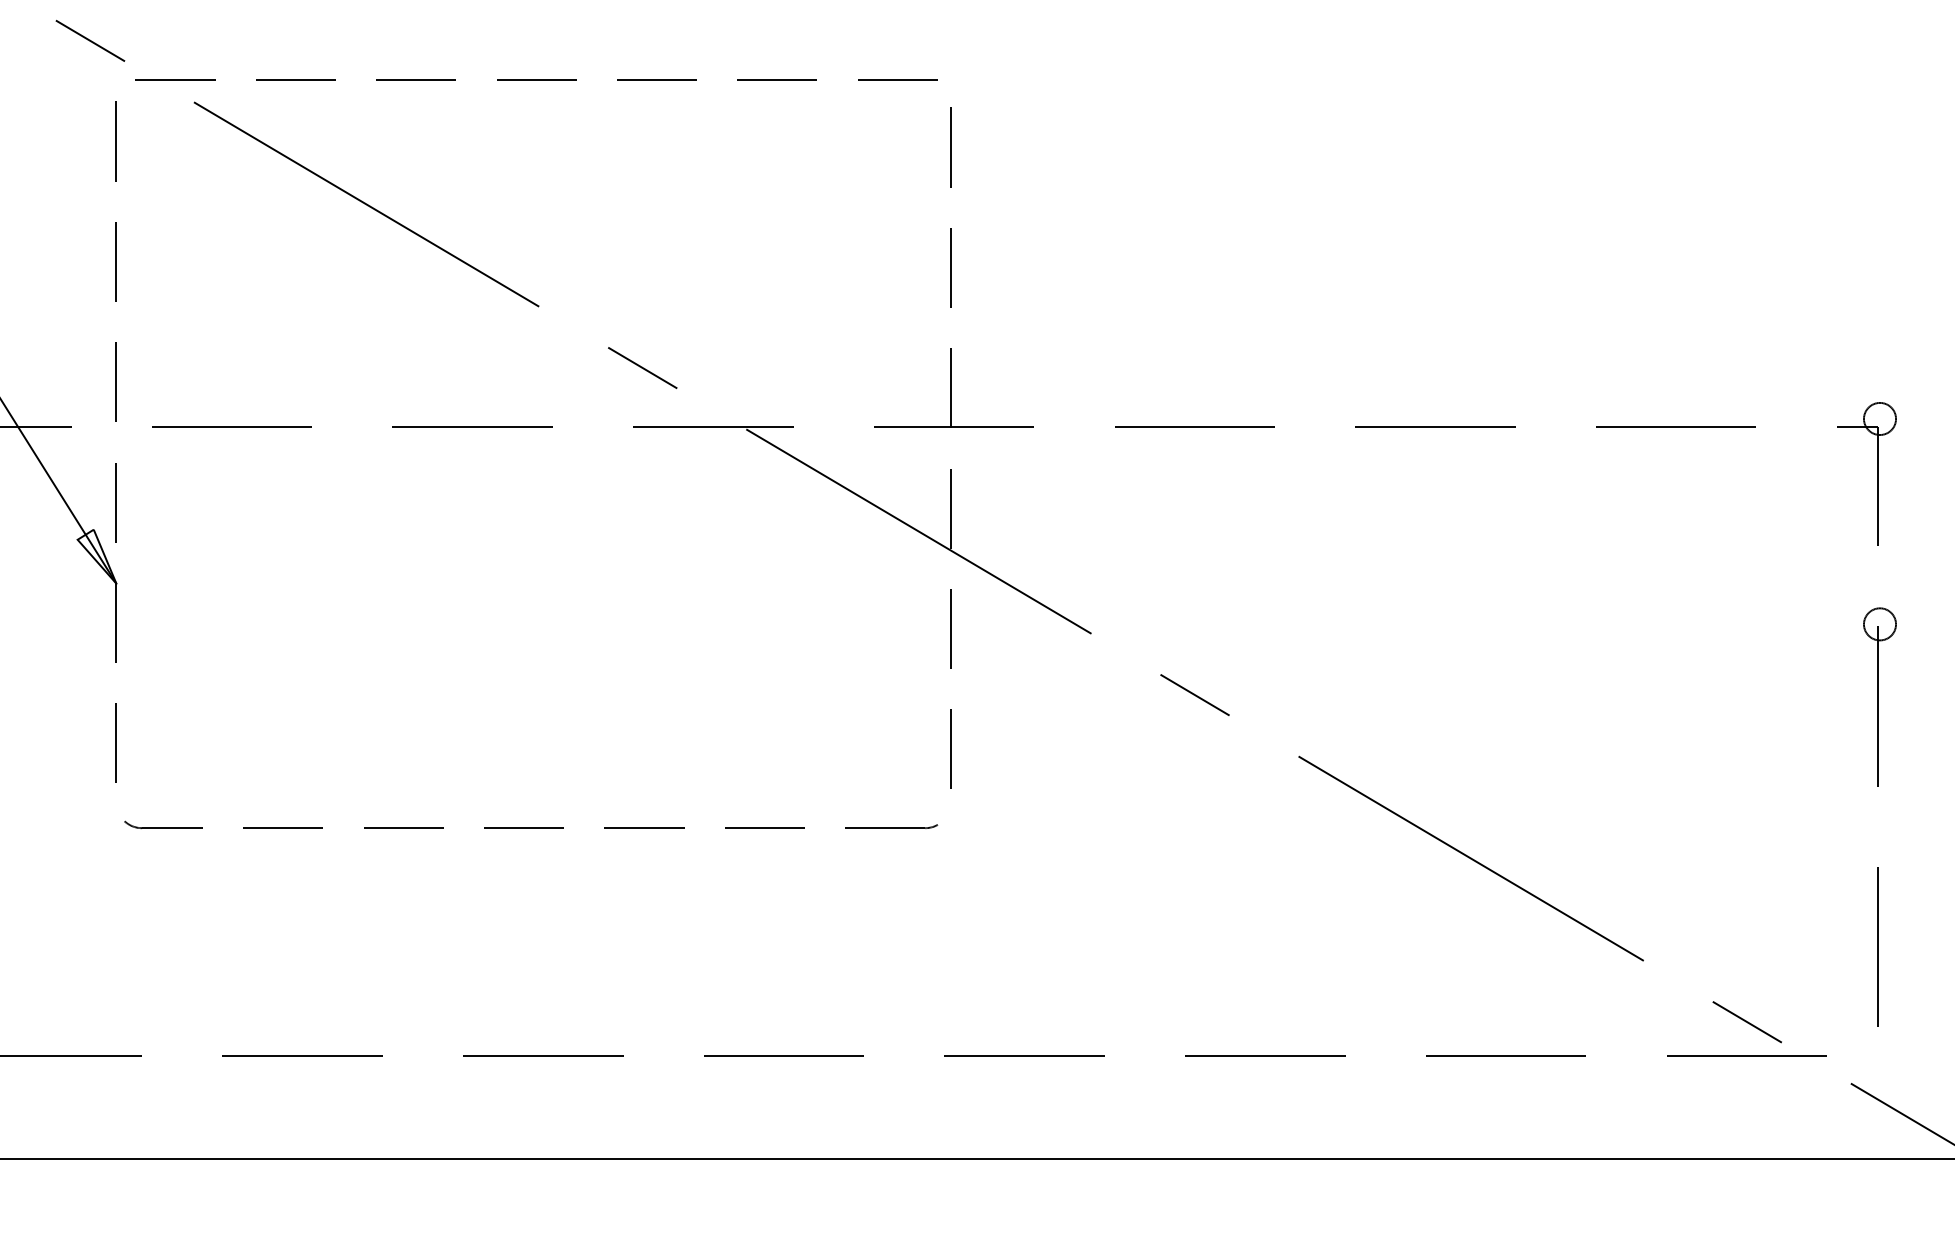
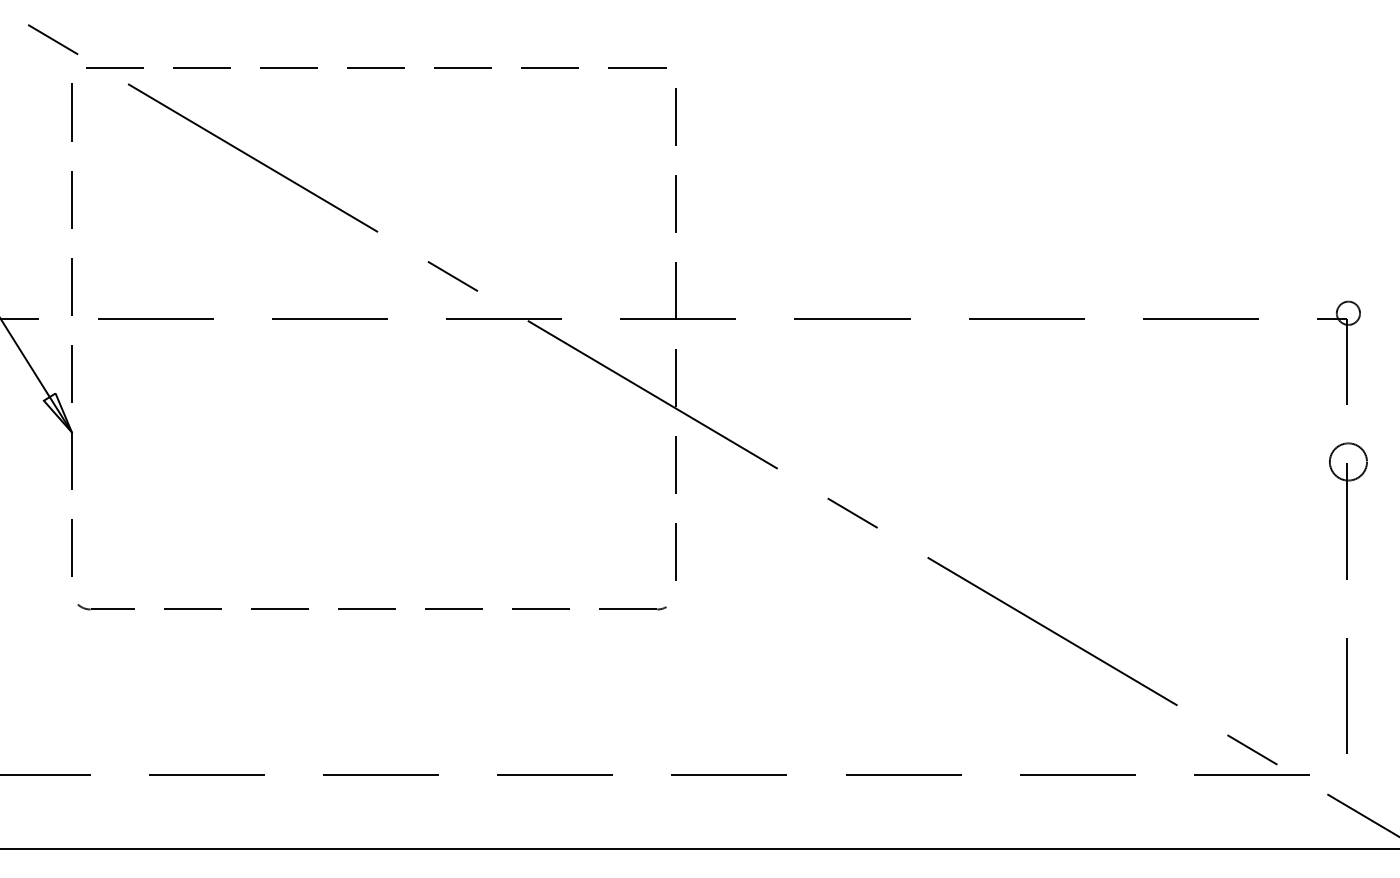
circle: (1879, 624) -> (1348, 462), size x1.6

